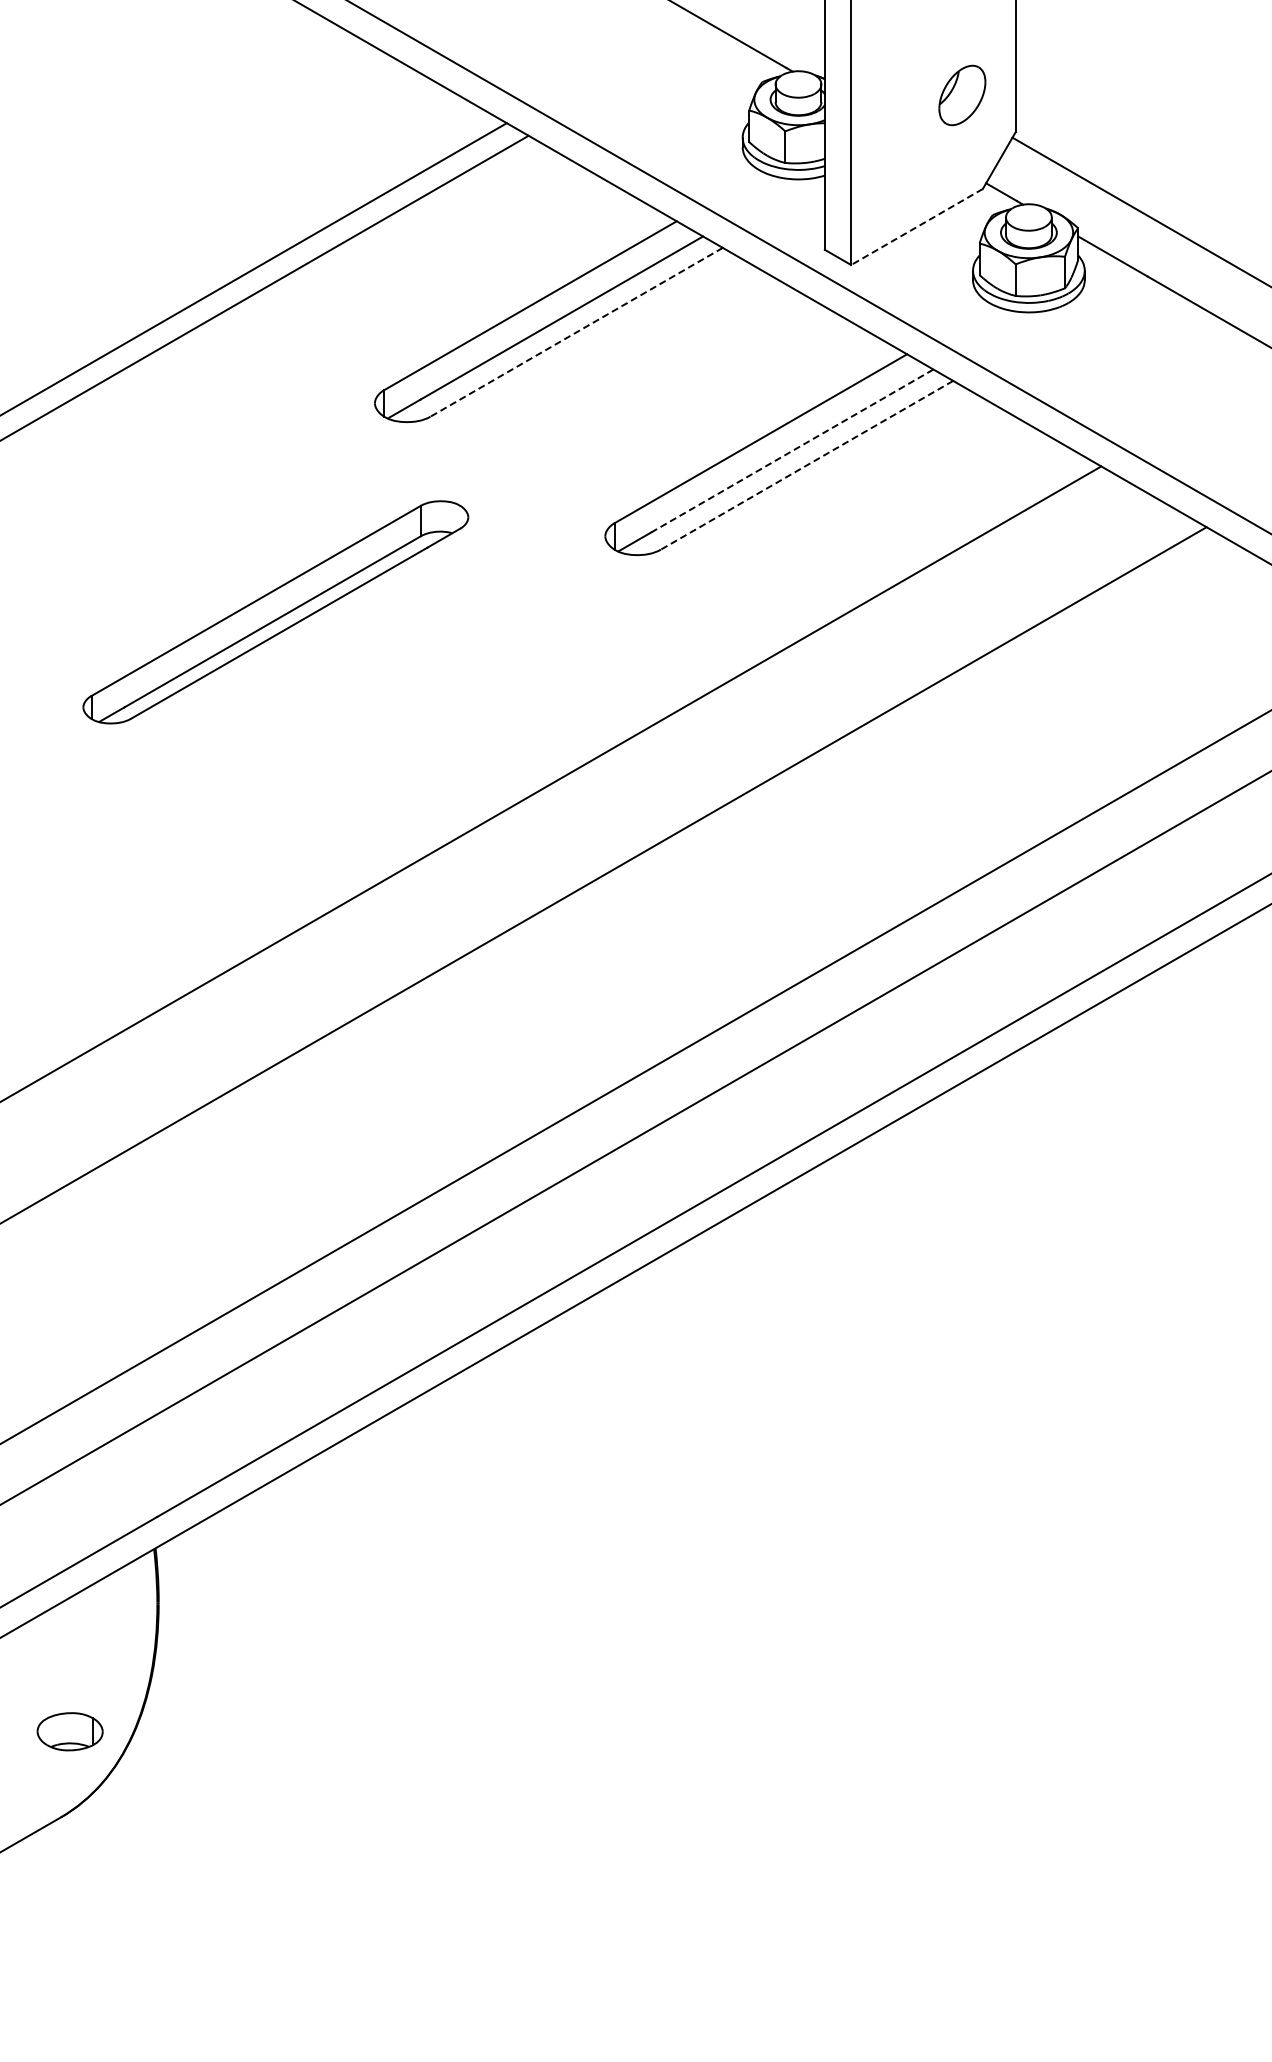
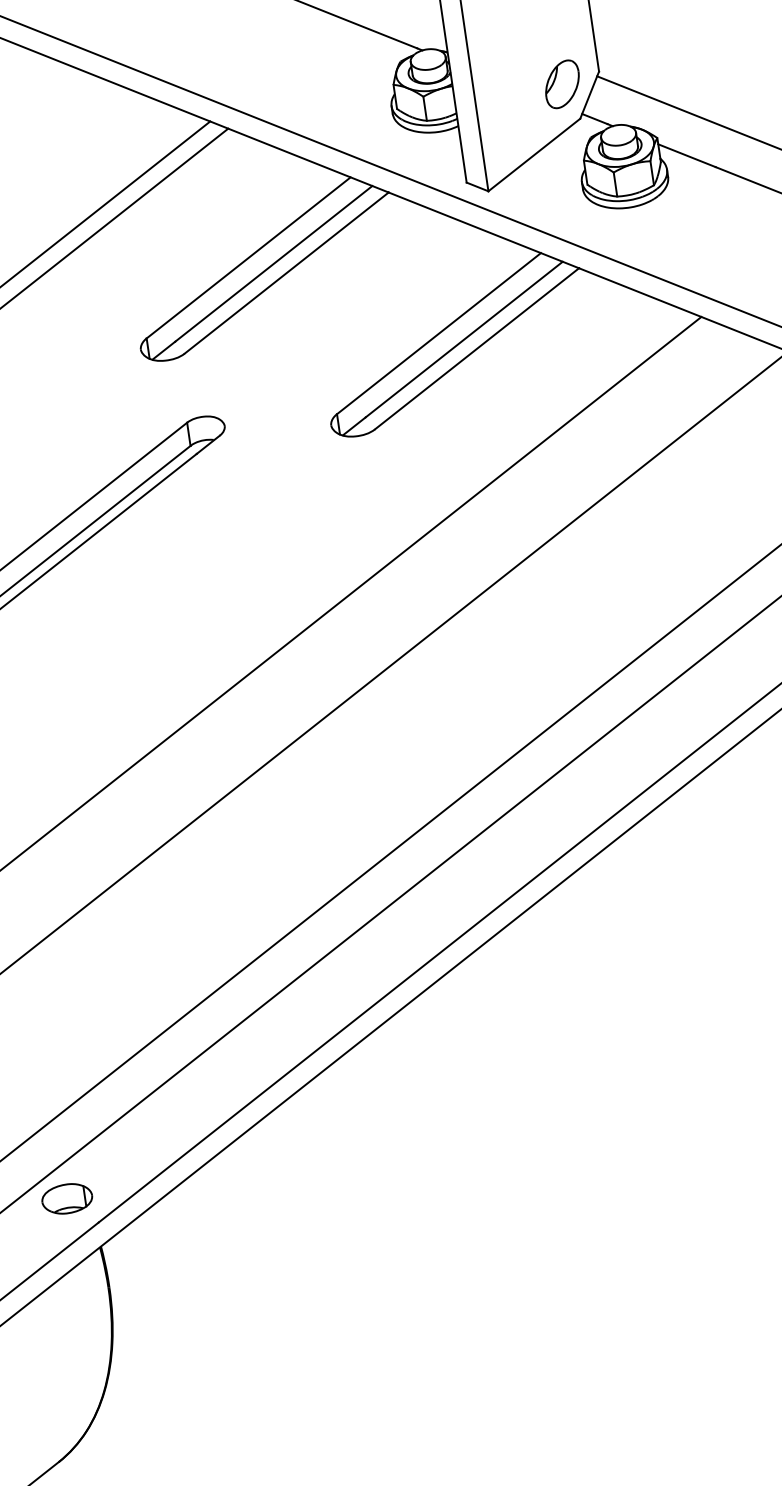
part: (962, 95) -> (562, 84), moved
line: (916, 227) -> (534, 155), dashed -> solid
line: (576, 332) -> (286, 273), dashed -> solid
line: (792, 450) -> (464, 339), dashed -> solid
line: (807, 465) -> (477, 348), dashed -> solid
part: (69, 1731) -> (66, 1198), moved

